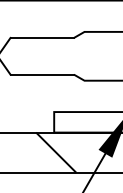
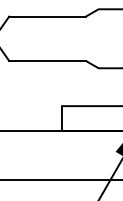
hatch: (56, 152) -> (64, 155), removed

